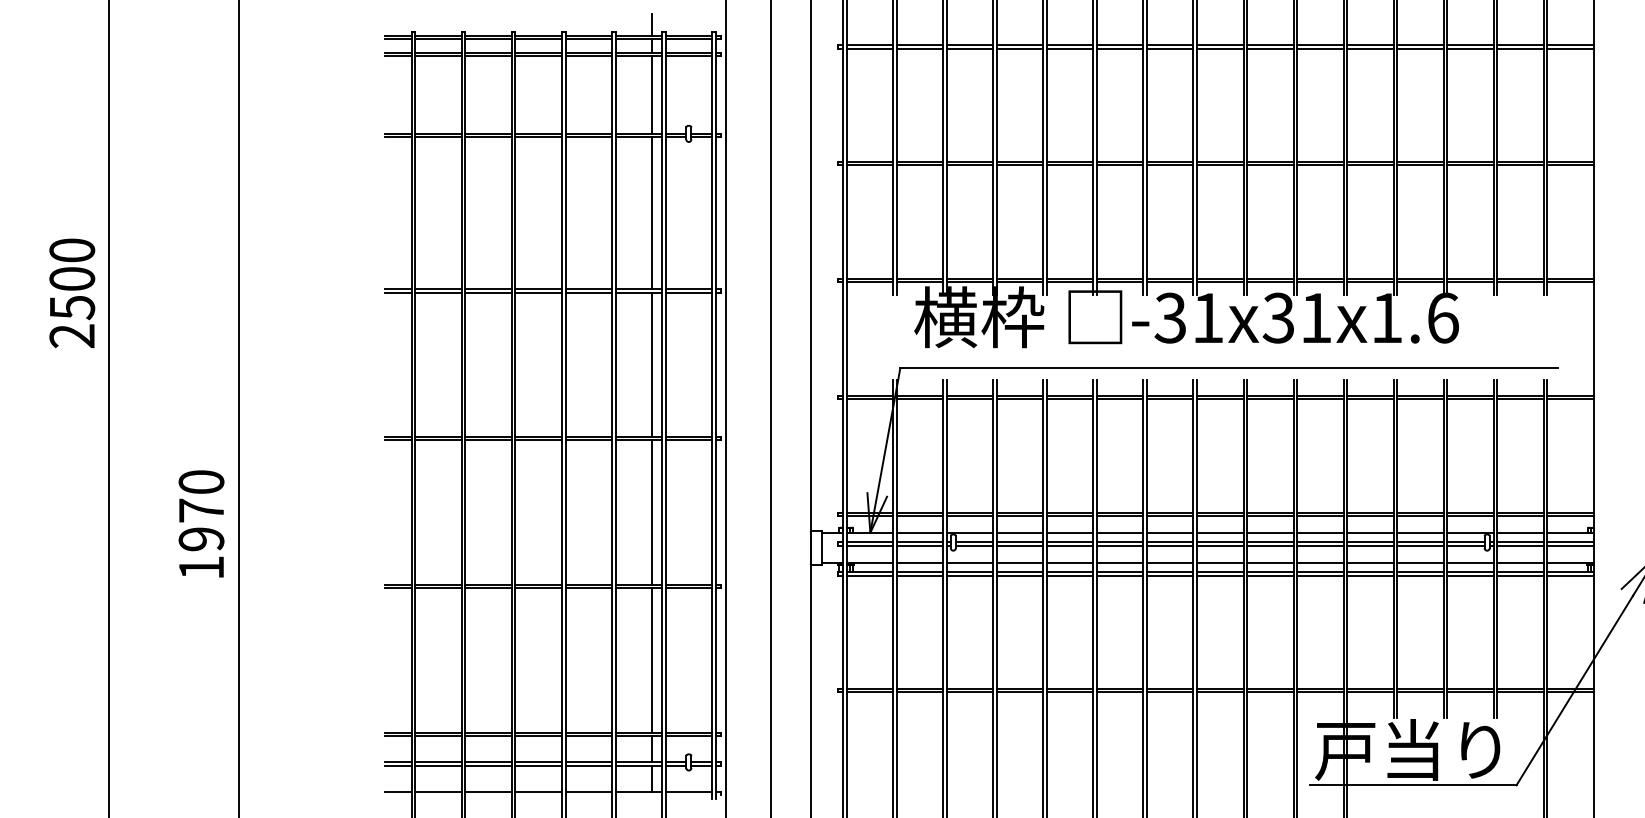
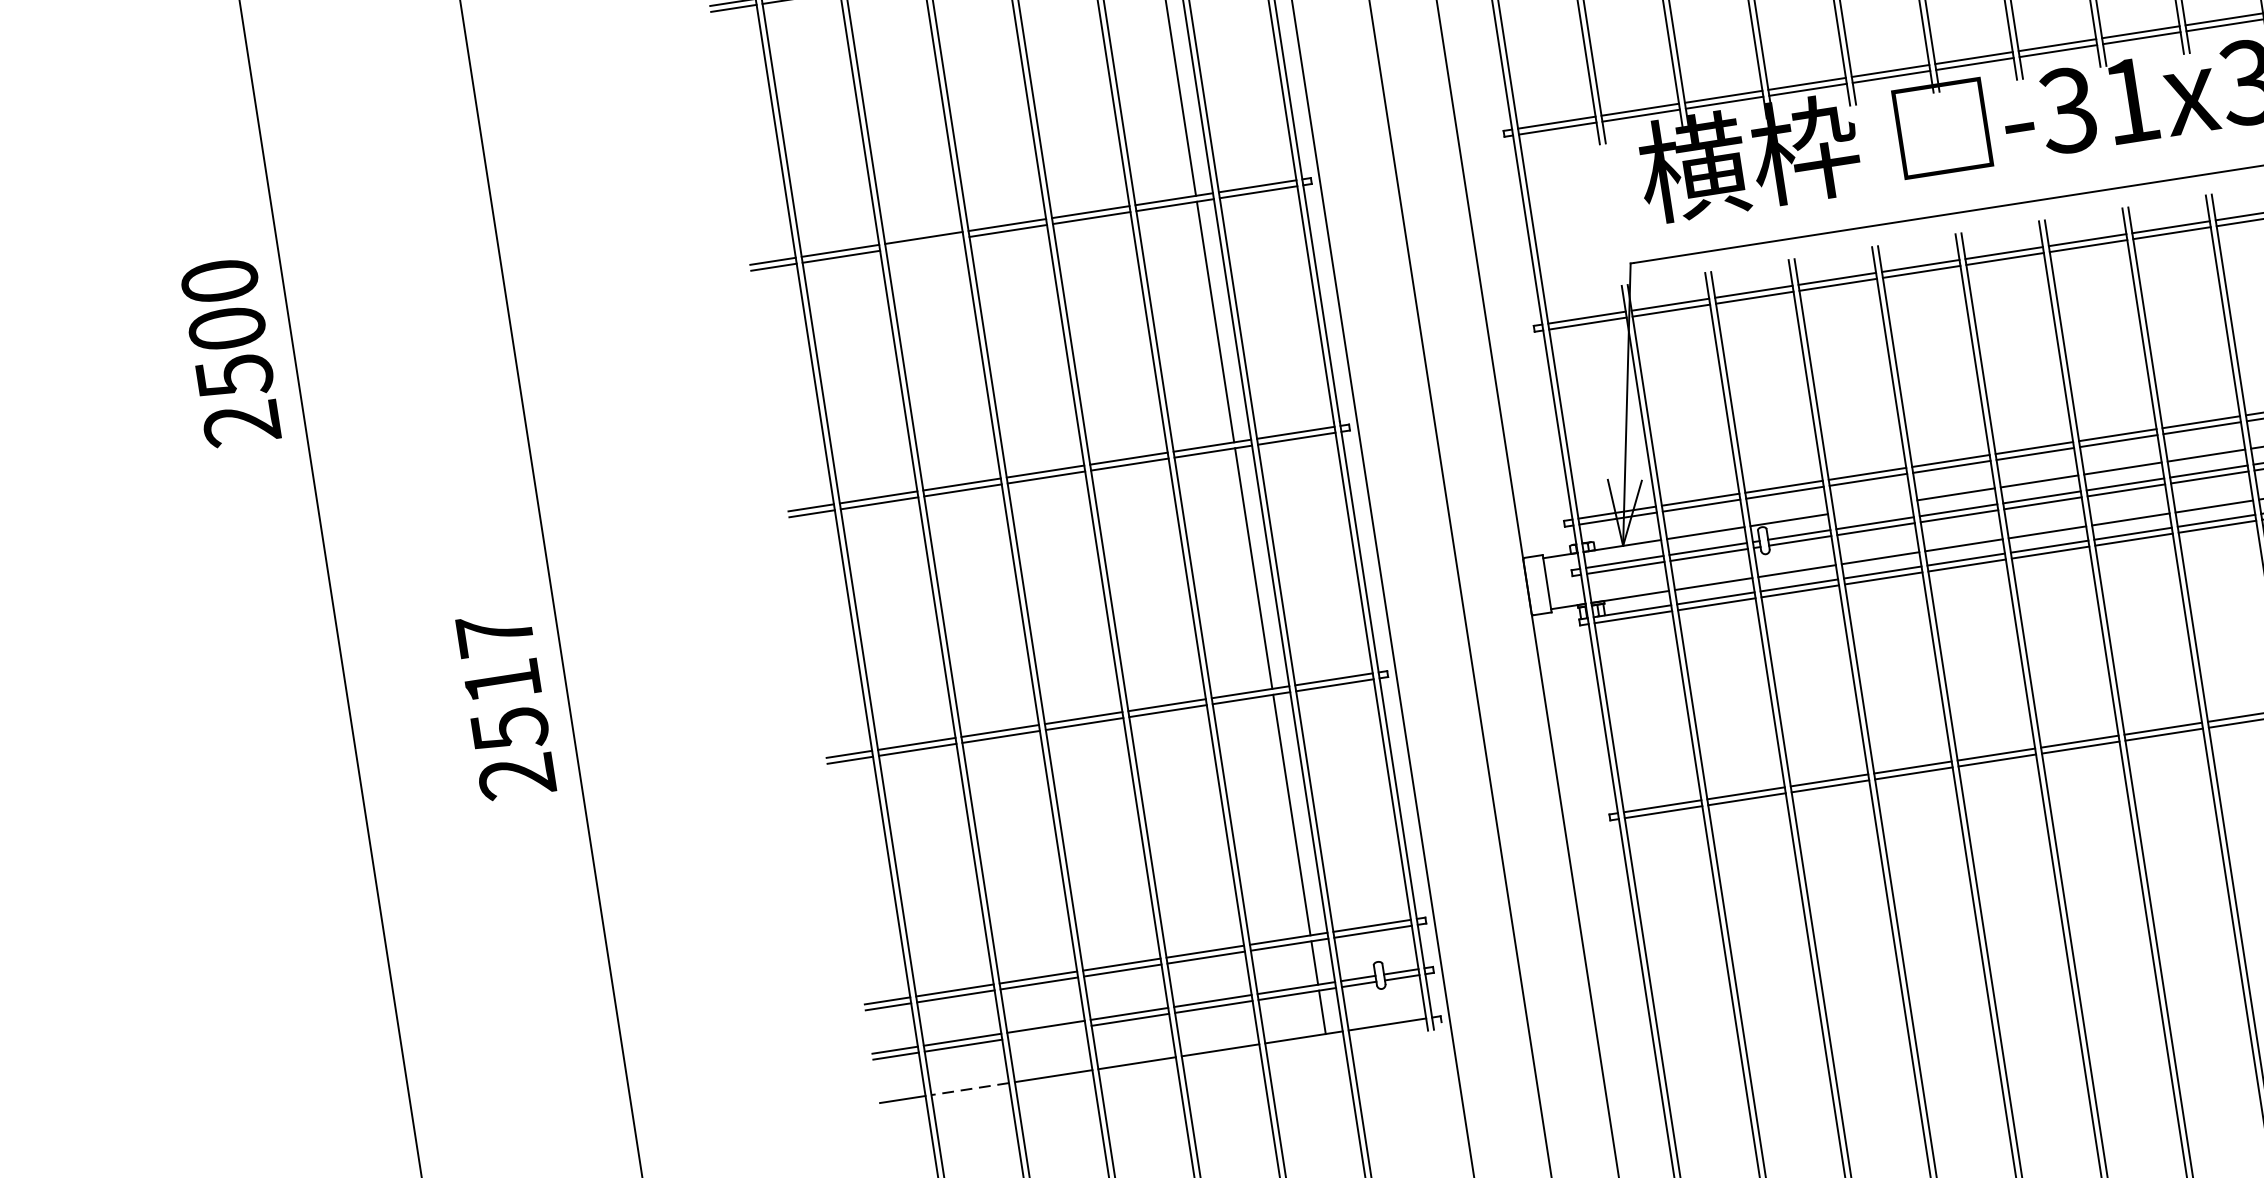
line: (488, 292) -> (924, 243), removed
text: (201, 524) -> (505, 704), 1970 -> 2517
line: (1019, 532) -> (1871, 506), removed
line: (488, 765) -> (1046, 1032), removed
line: (438, 791) -> (969, 1088), solid -> dashed

